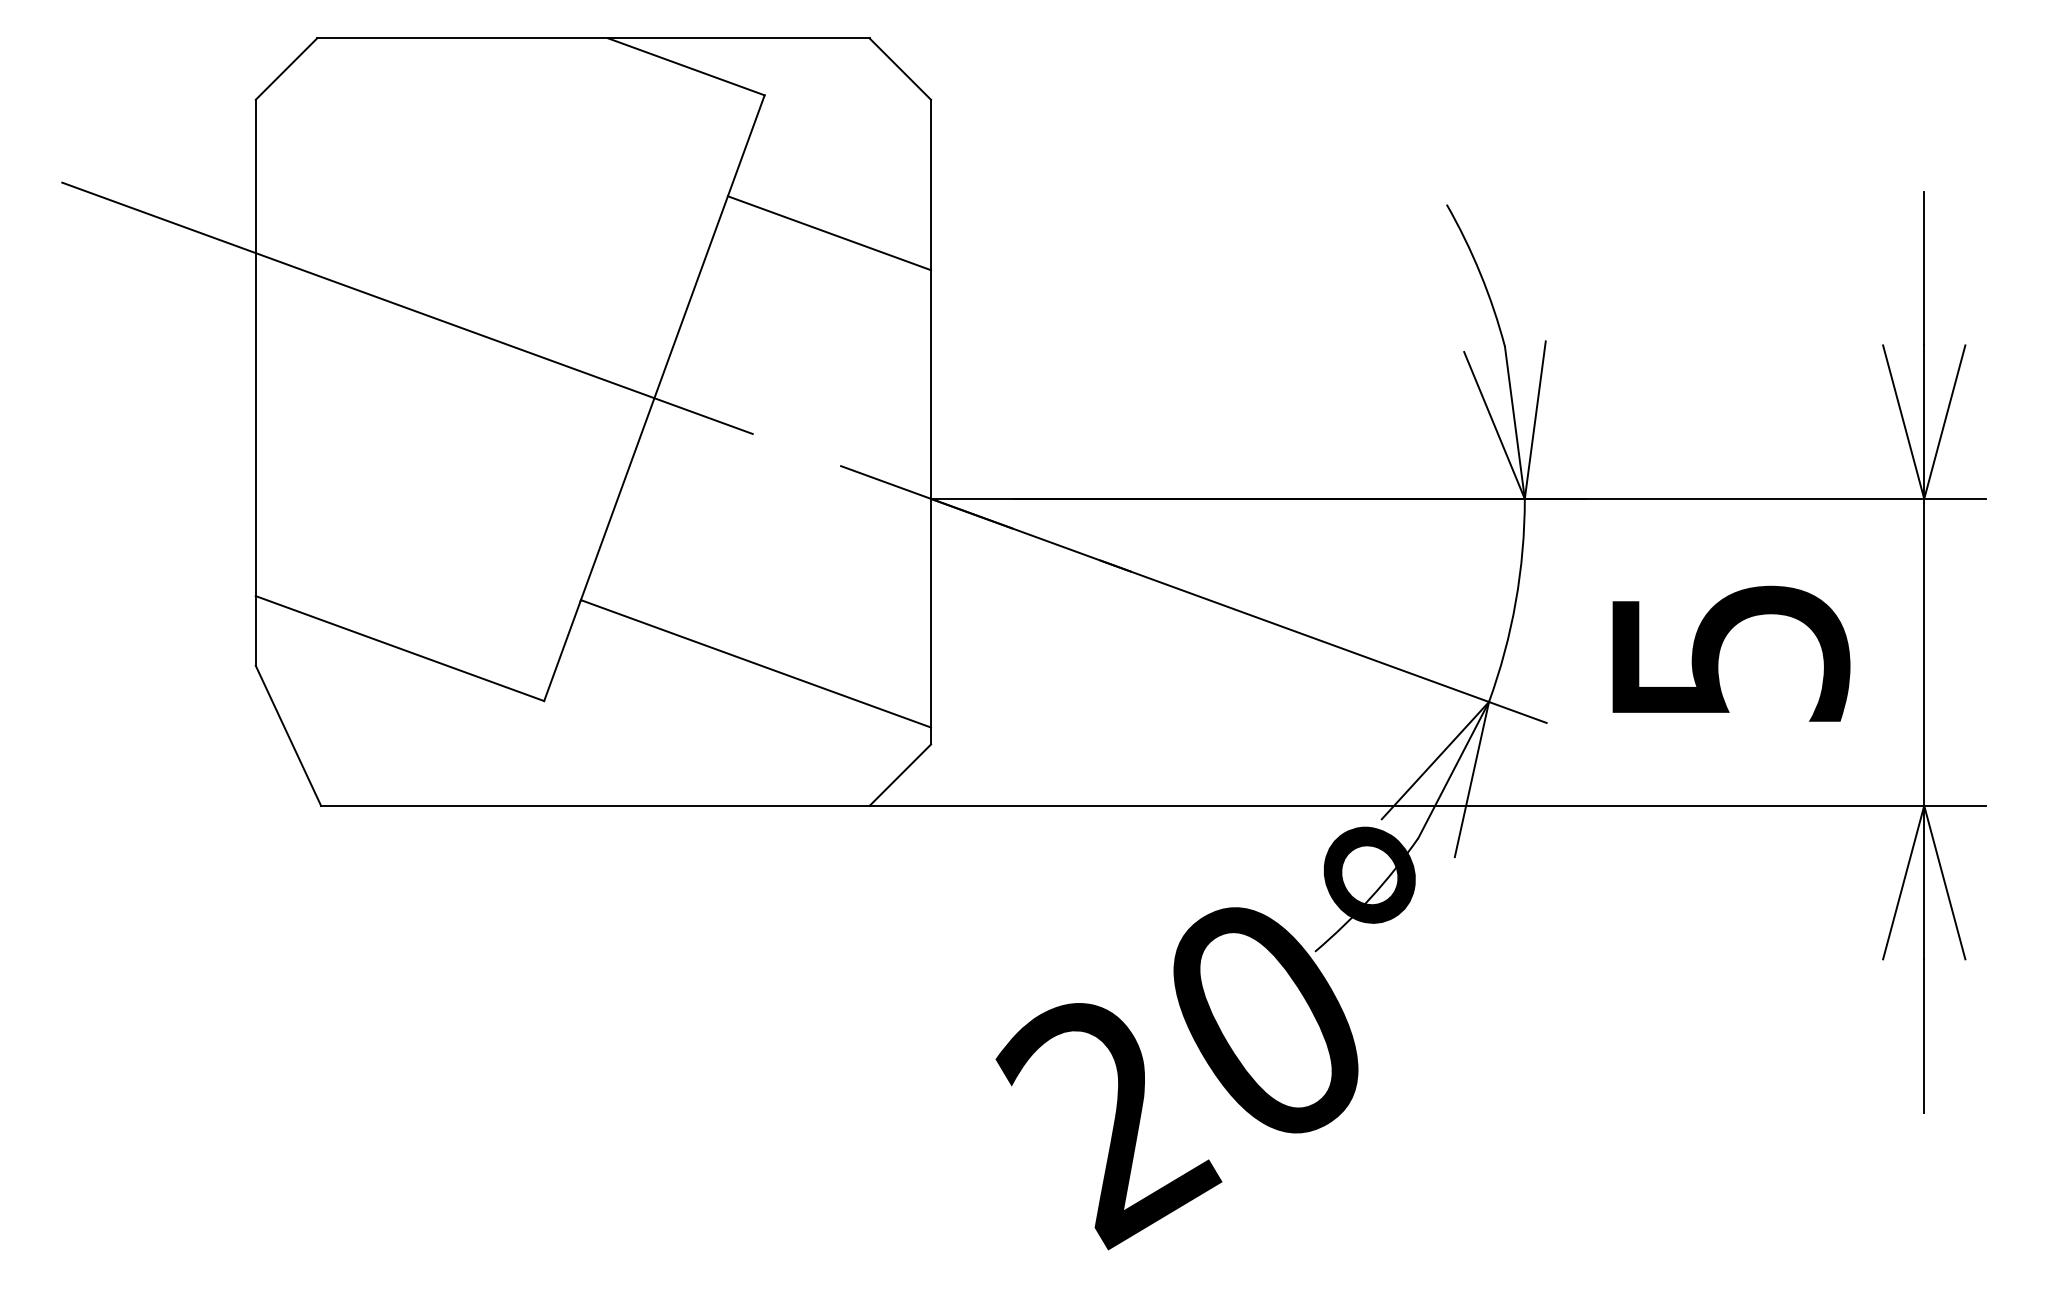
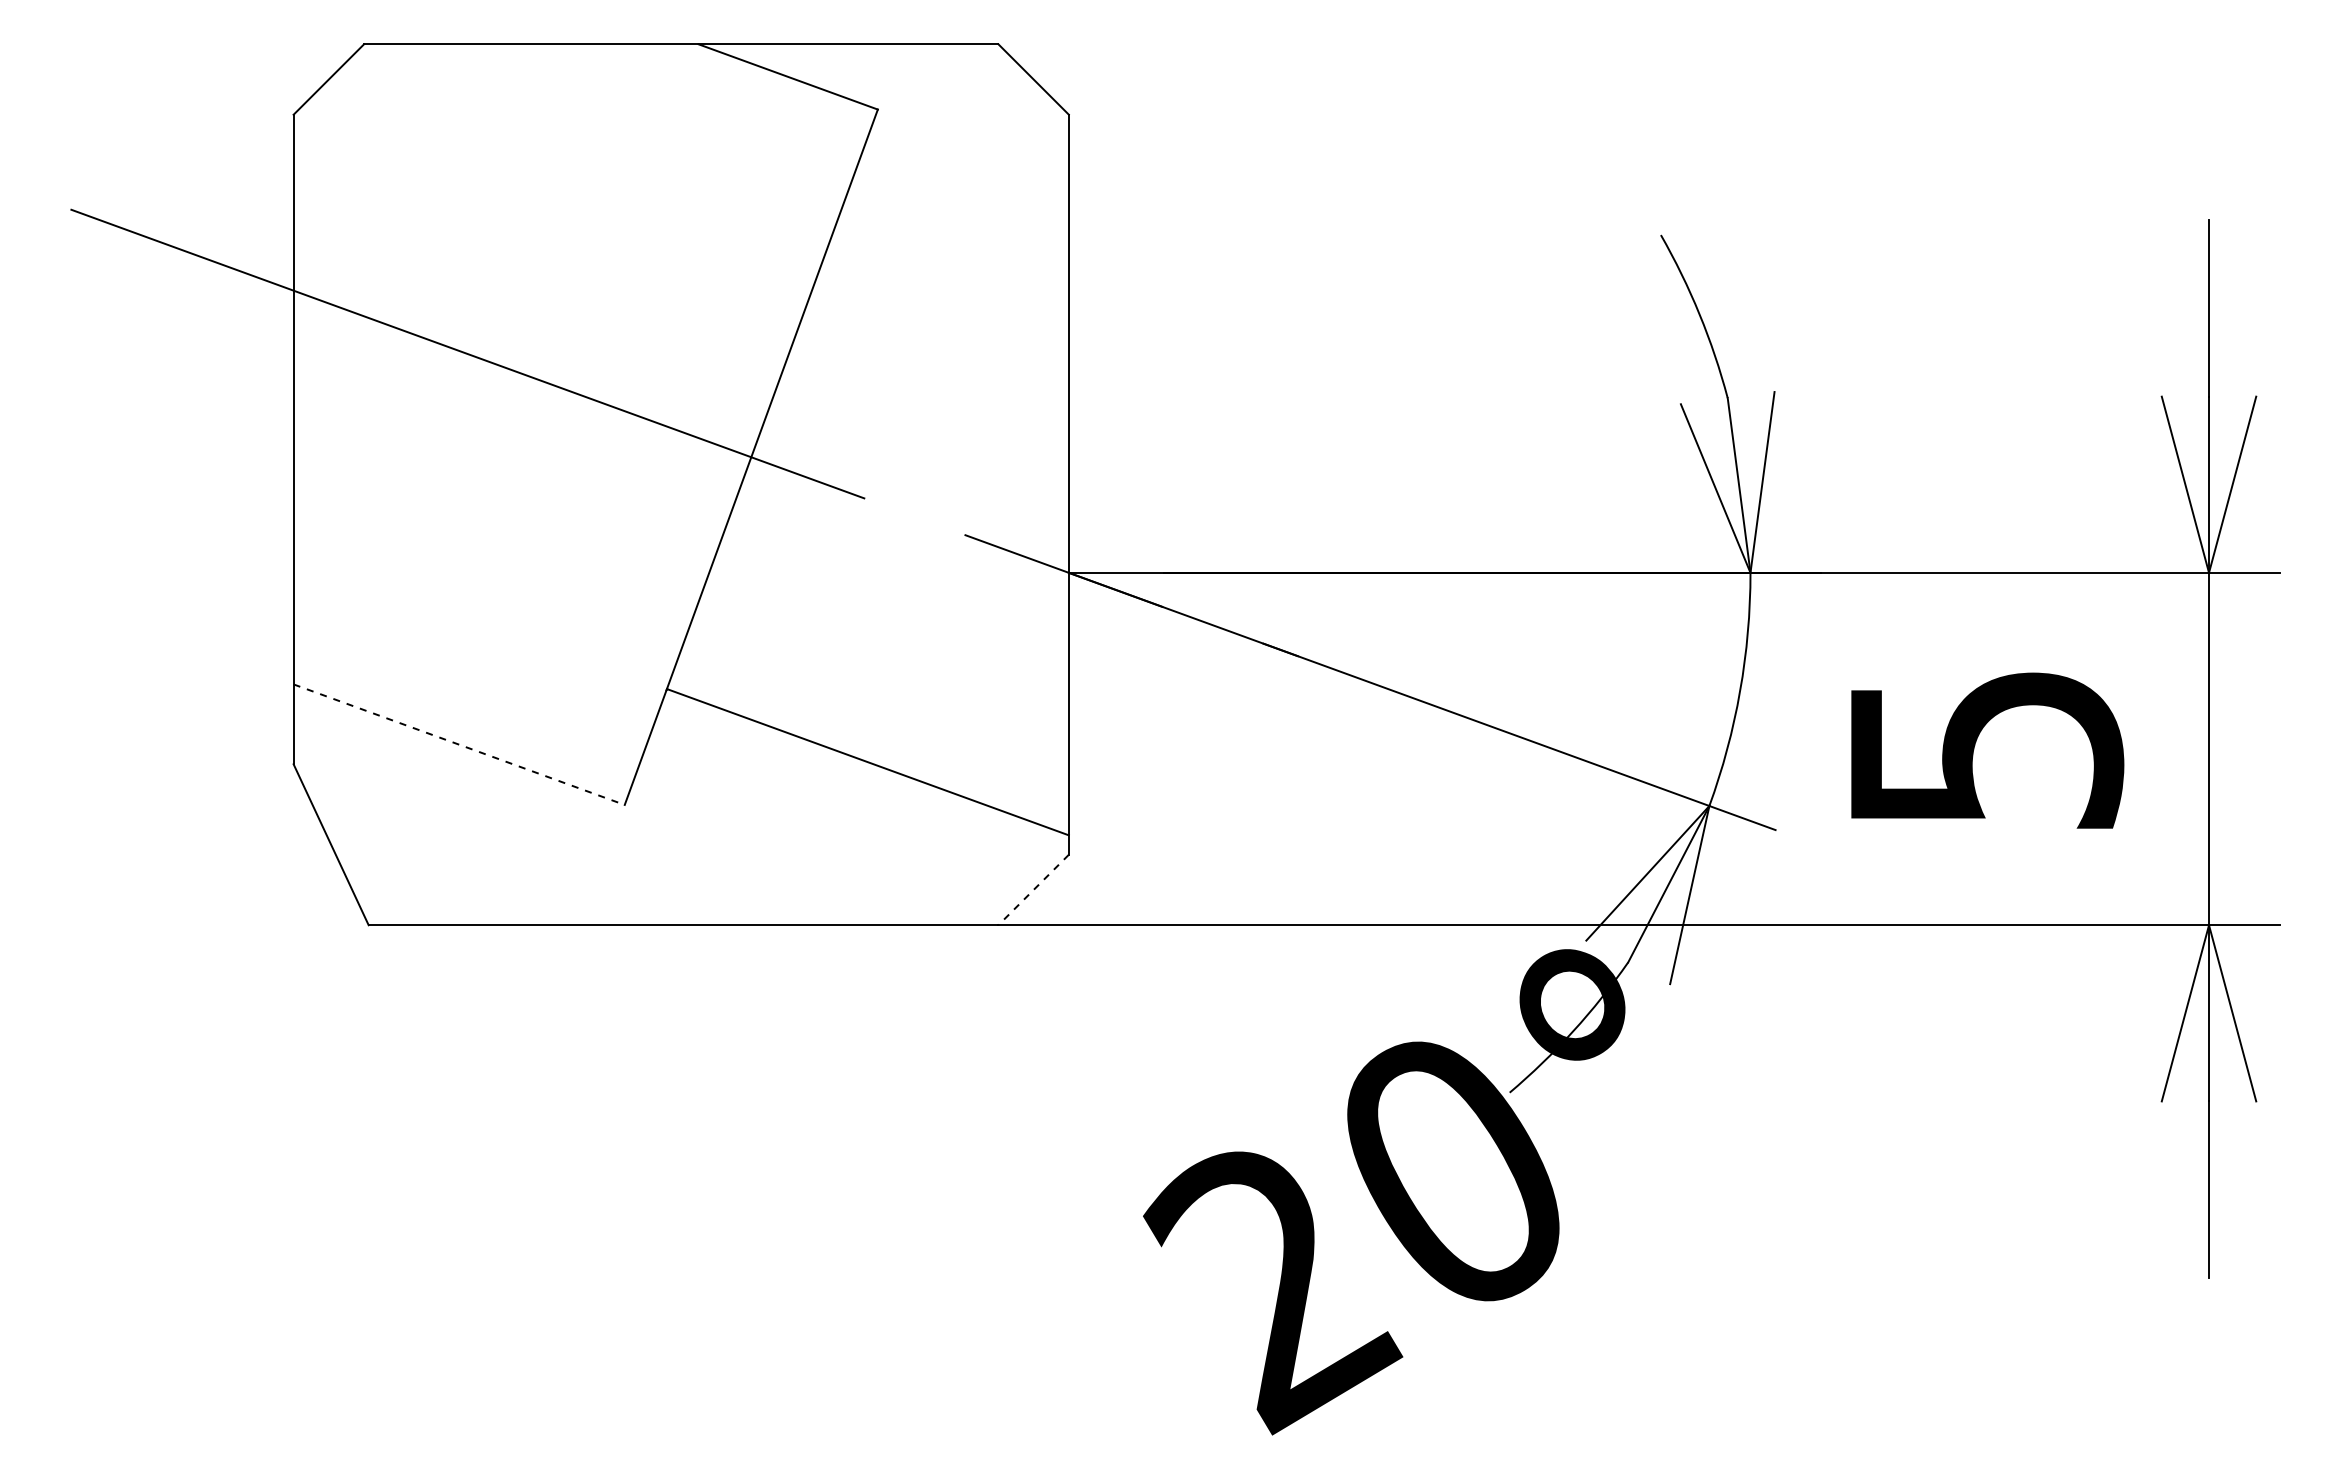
line: (828, 232) -> (951, 267), removed
line: (400, 648) -> (459, 744), solid -> dashed
line: (900, 774) -> (1033, 889), solid -> dashed

